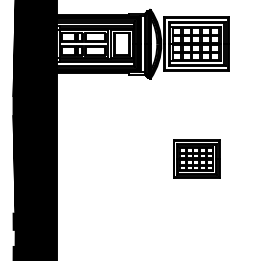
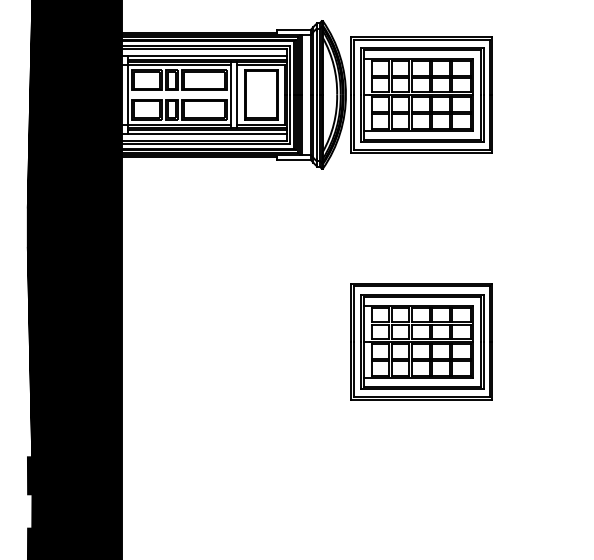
part: (196, 158) -> (421, 340), size x1.43

